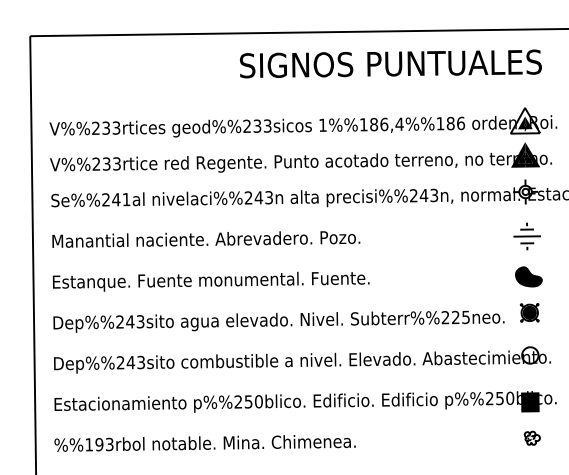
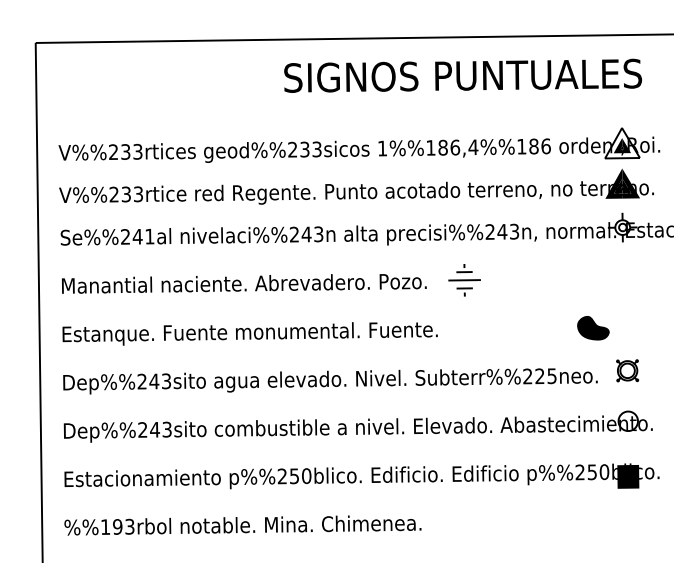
part: (526, 236) -> (463, 280), moved
part: (528, 276) -> (592, 327), moved
fill: (529, 312) -> (627, 370), removed
part: (531, 437) -> (629, 518), removed

